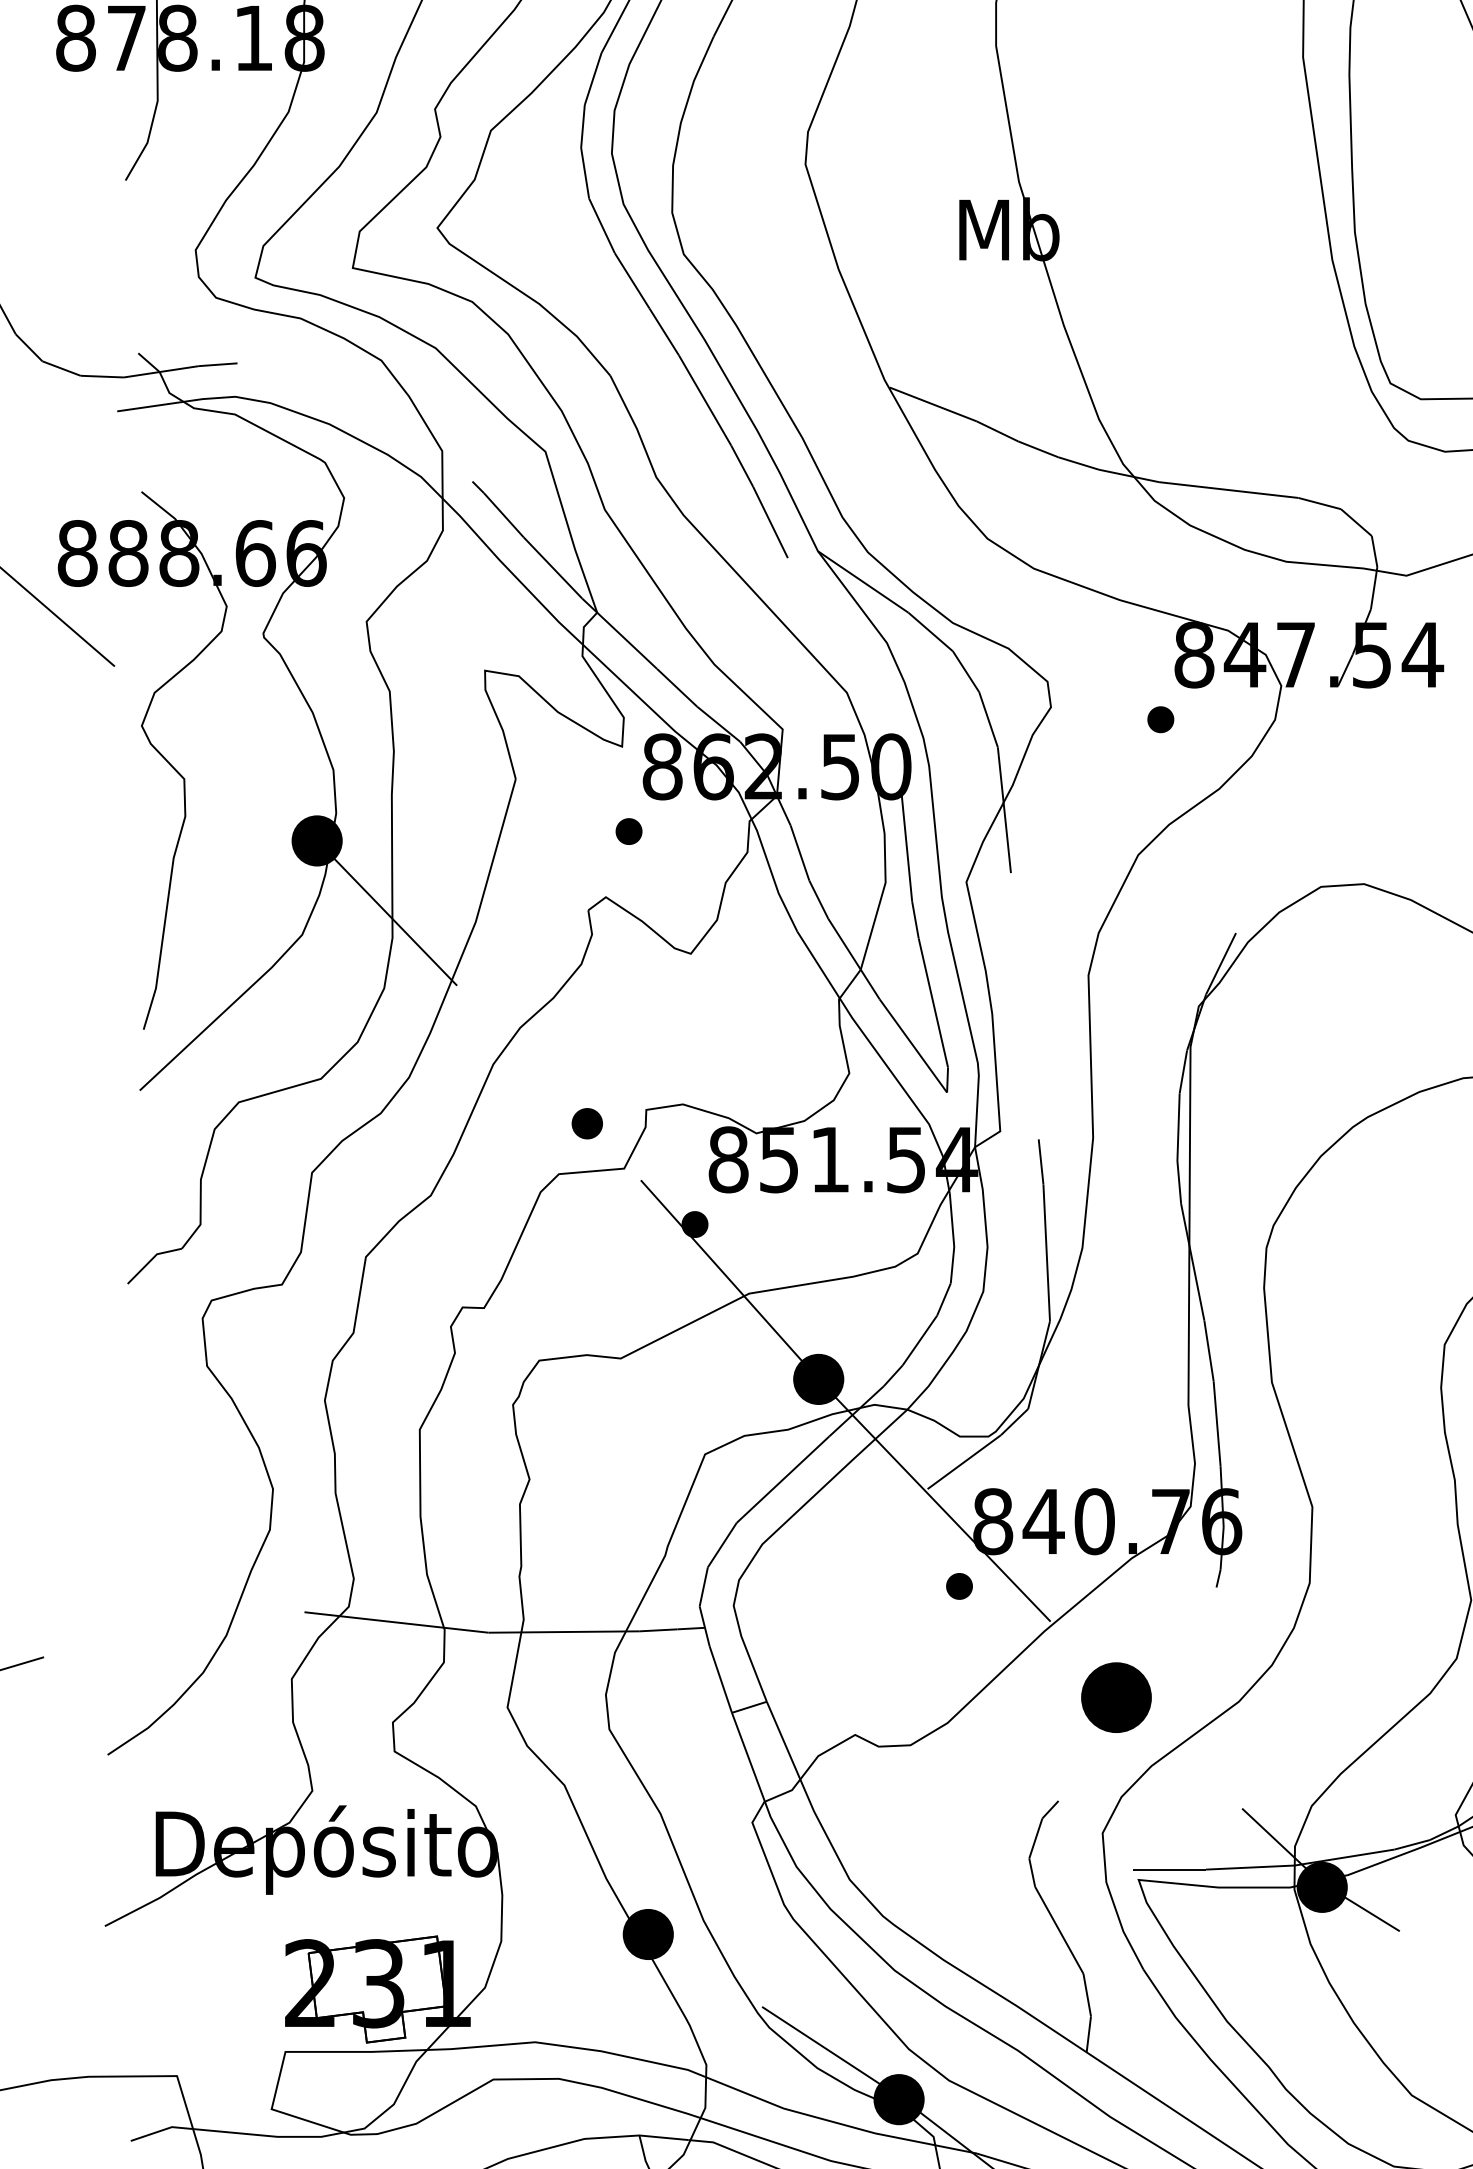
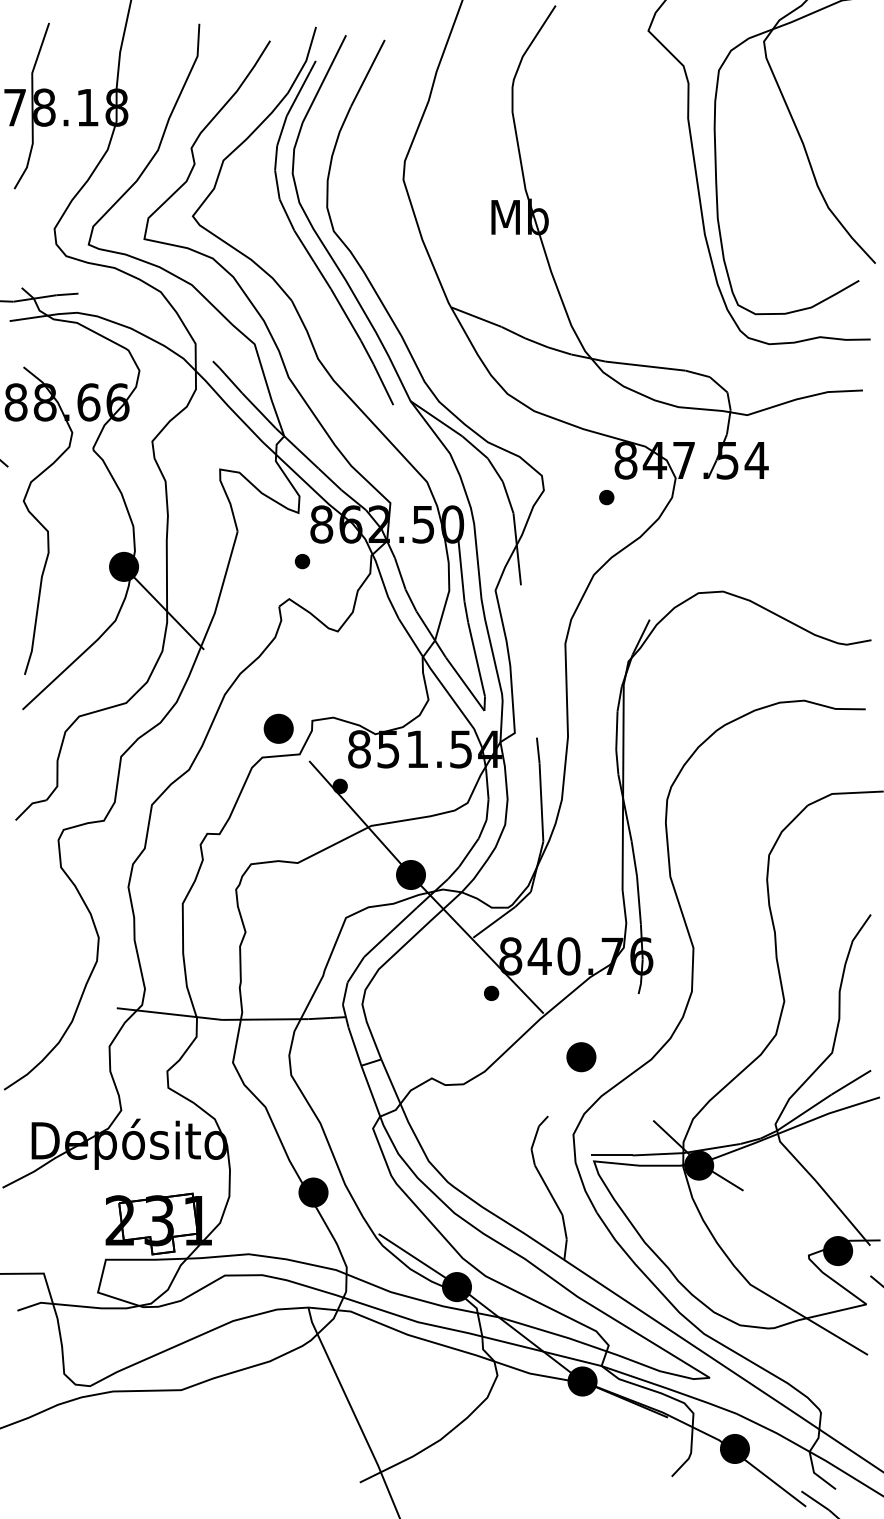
part: (587, 1123) -> (278, 728), size x1.67
part: (1116, 1698) -> (581, 1057), size x0.71

